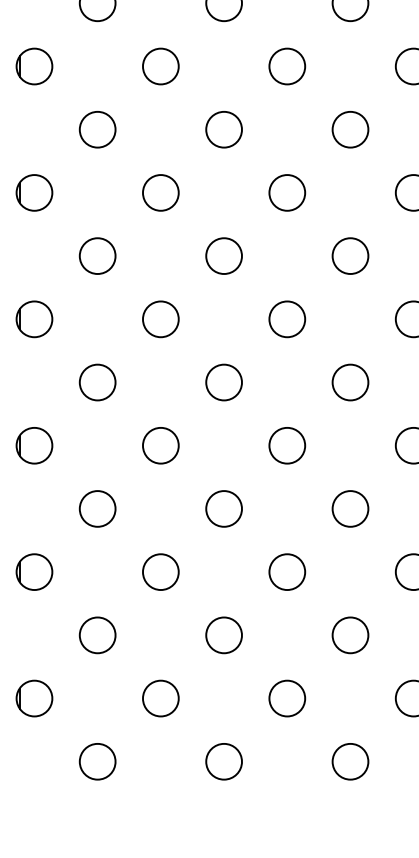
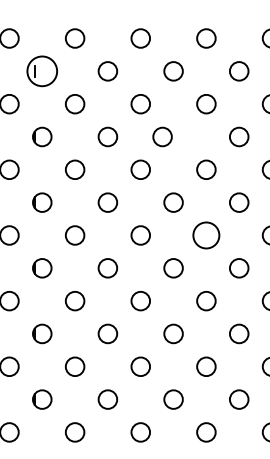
circle: (34, 66) -> (42, 71), size x1.6
circle: (287, 191) -> (162, 136), moved
circle: (350, 382) -> (206, 235), size x1.4

